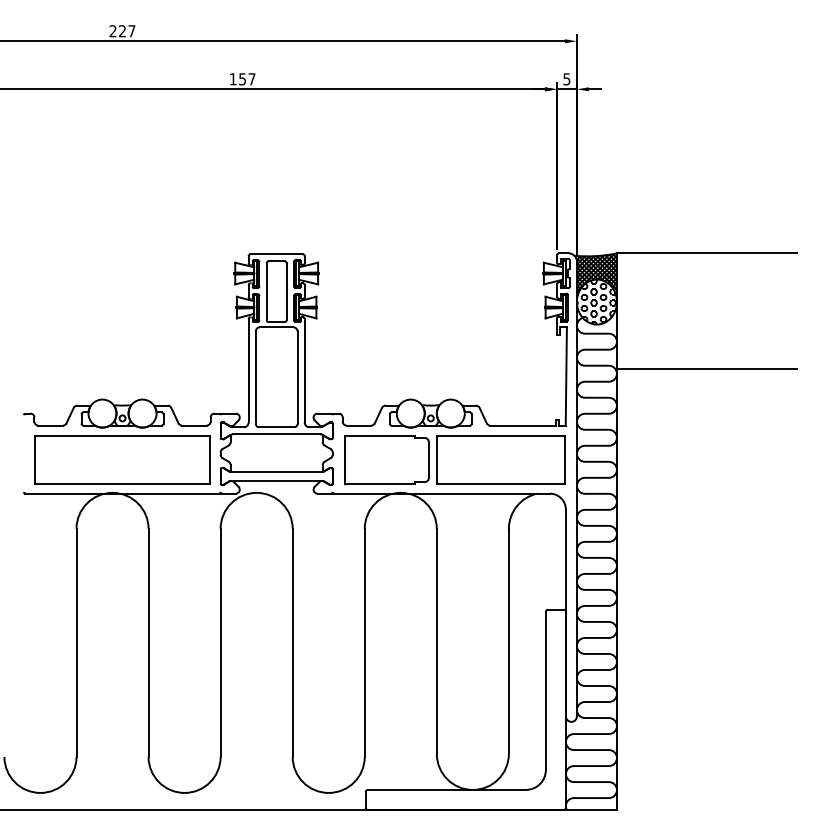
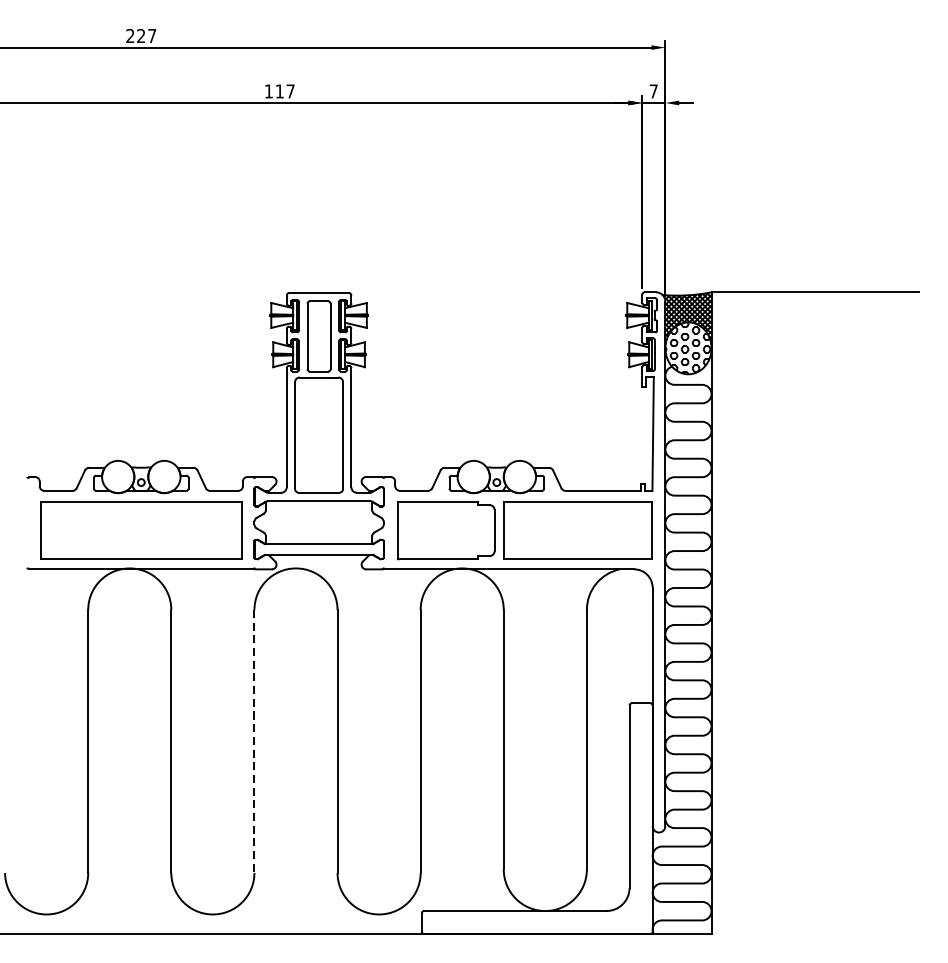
text: (242, 79) -> (279, 91), 157 -> 117
text: (566, 79) -> (653, 91), 5 -> 7
line: (706, 368) -> (814, 424), removed
line: (220, 642) -> (254, 740), solid -> dashed

